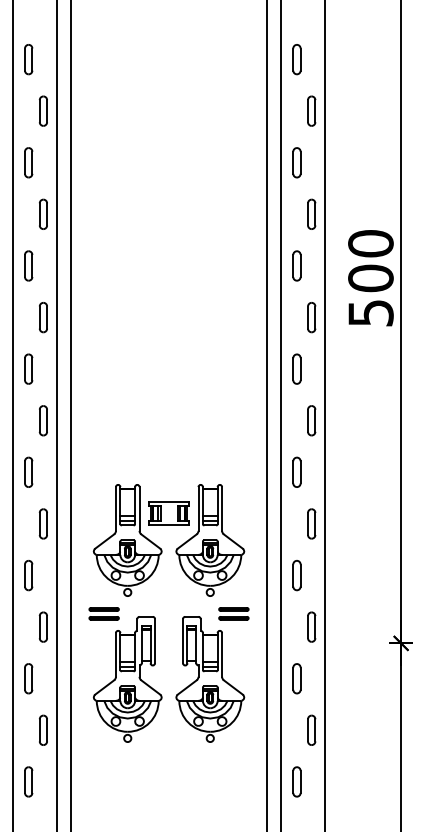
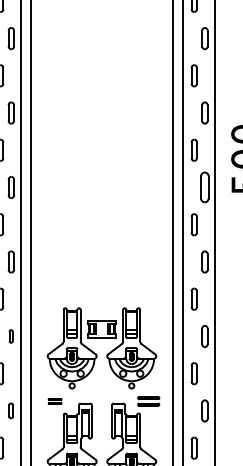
part: (311, 317) -> (204, 187), size x1.4
part: (42, 523) -> (10, 336), size x0.6
part: (103, 613) -> (54, 401), size x0.6
part: (42, 626) -> (10, 410), size x0.7

